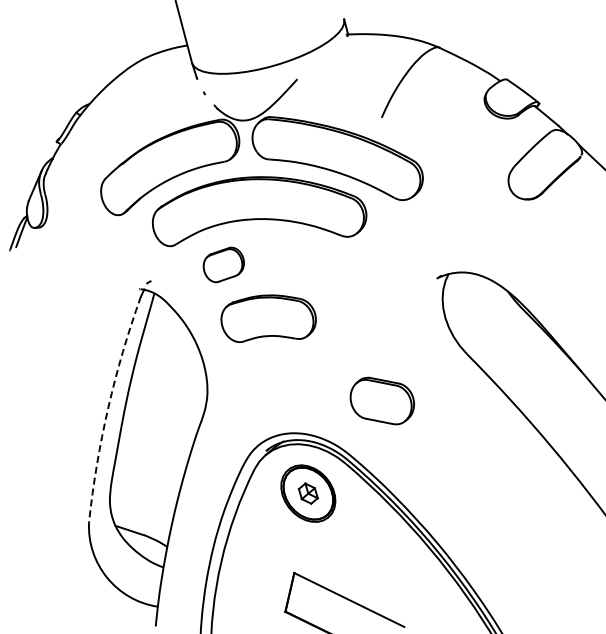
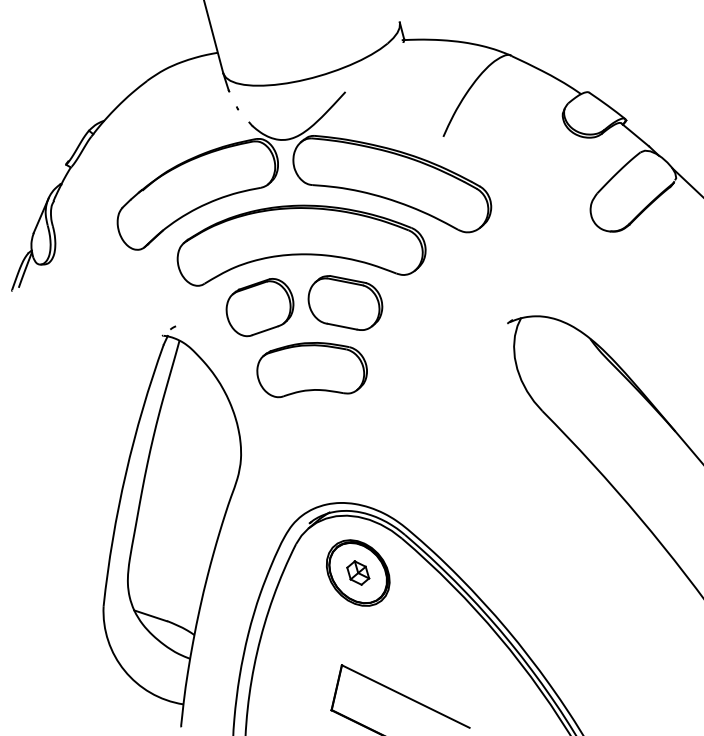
part: (223, 264) -> (259, 307), size x1.43
part: (381, 400) -> (344, 302), moved
arc: (108, 407) -> (126, 473), dashed -> solid

